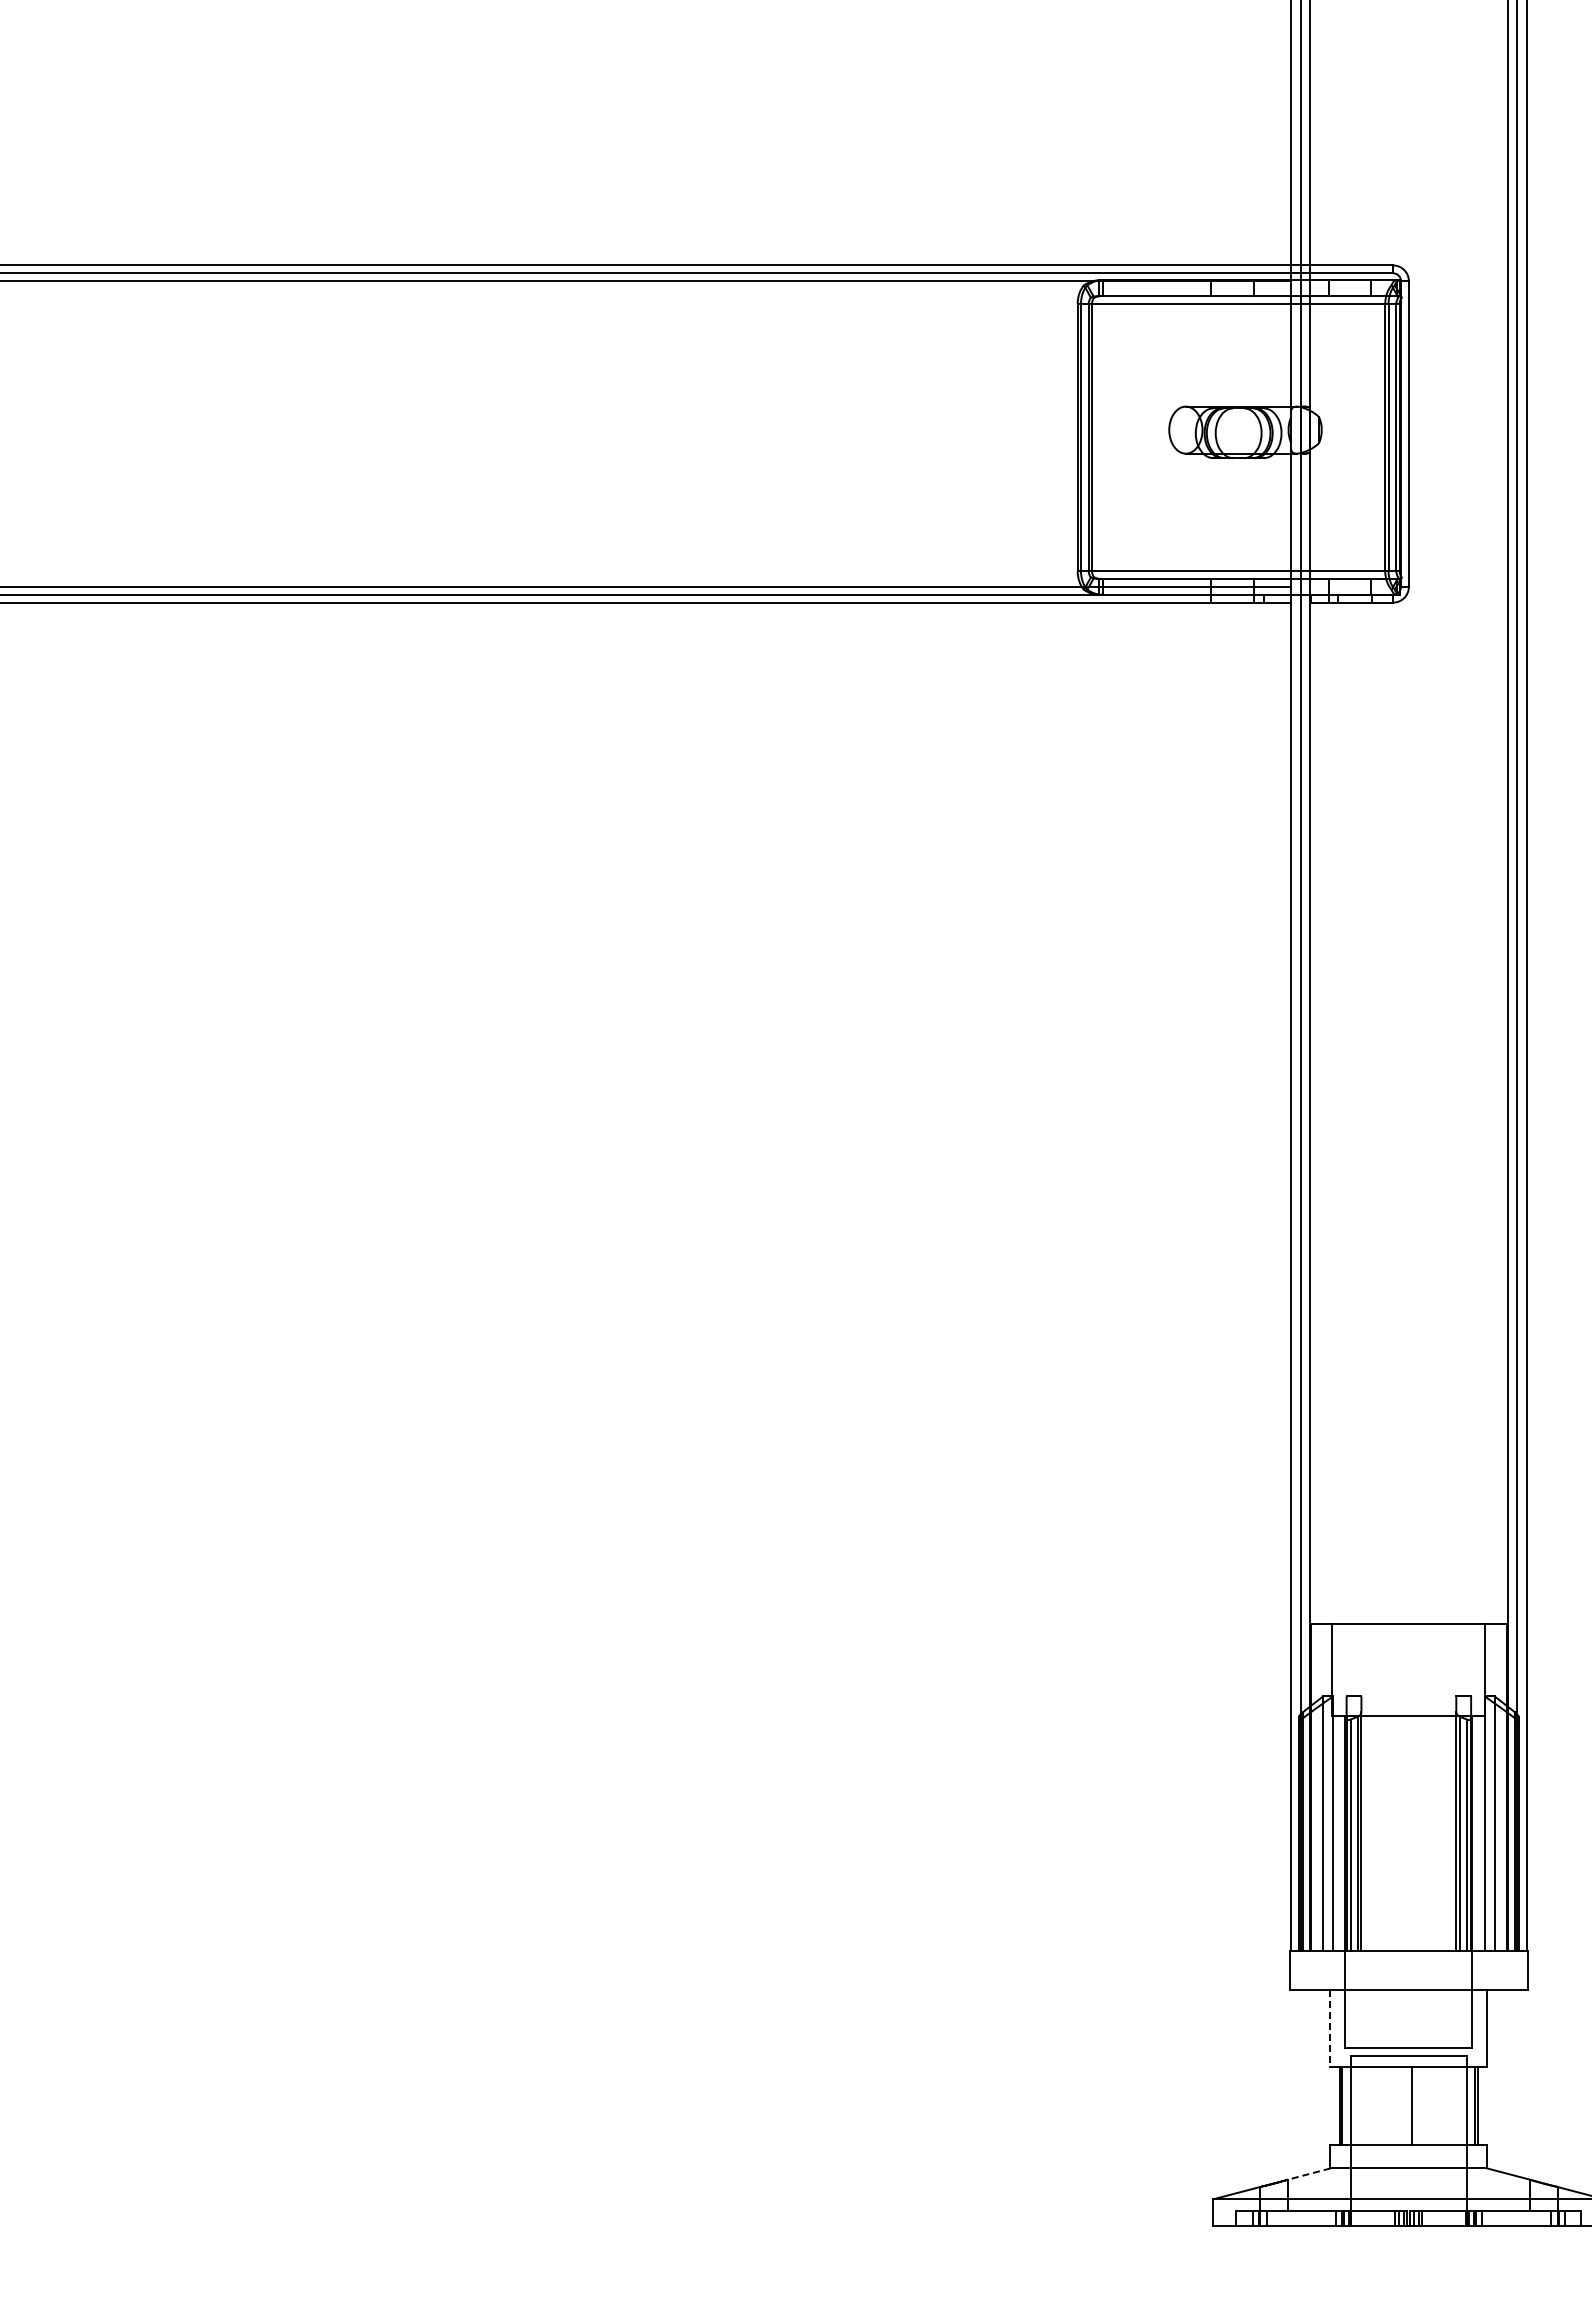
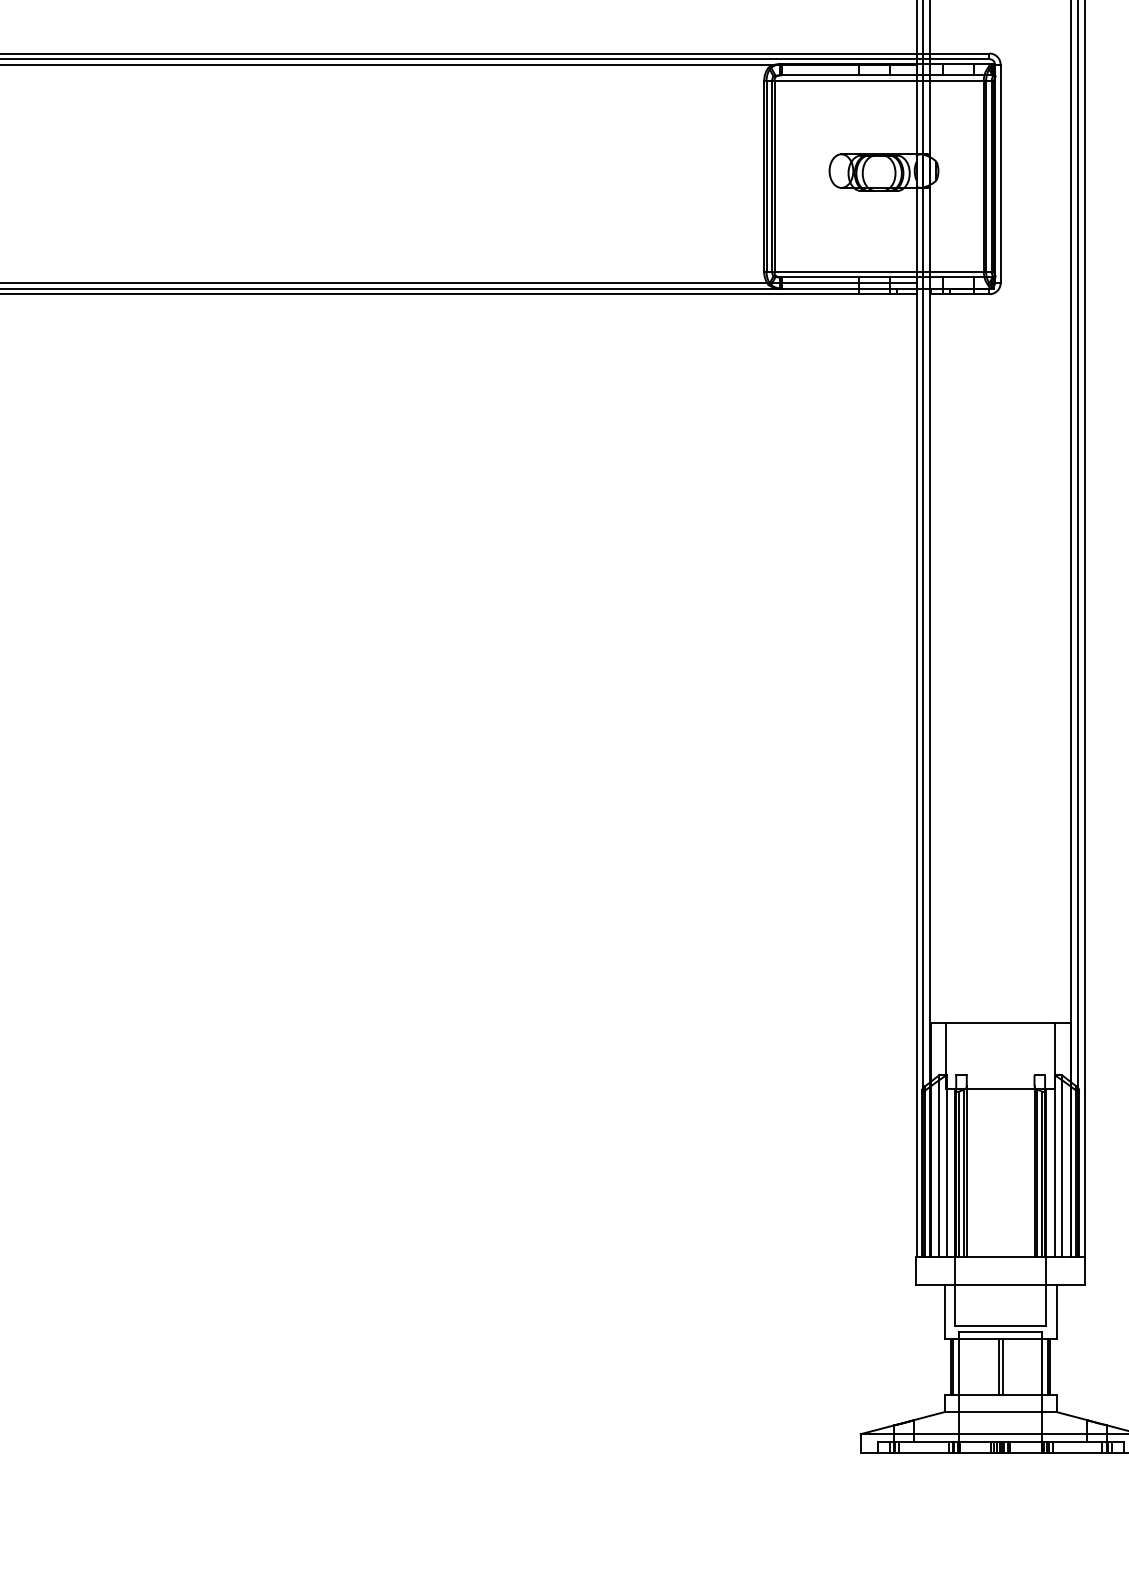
line: (1330, 2028) -> (944, 1312), dashed -> solid
line: (1406, 2105) -> (998, 1367), added
line: (1308, 2174) -> (928, 1416), dashed -> solid

